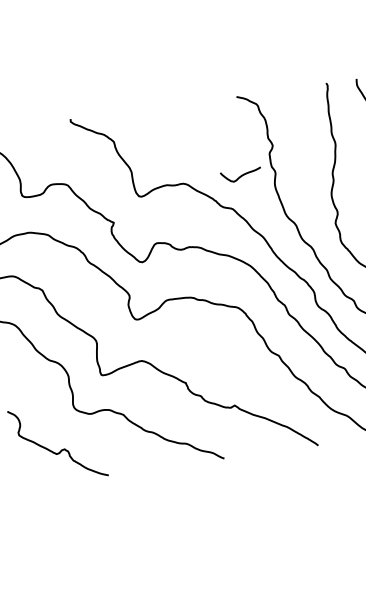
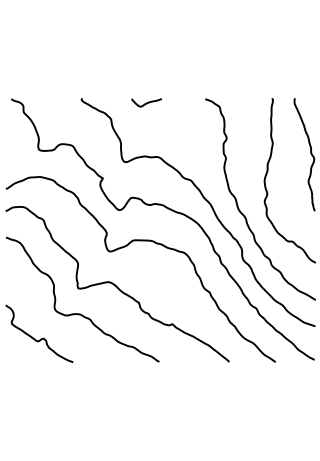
curve: (240, 174) -> (146, 102), moved

